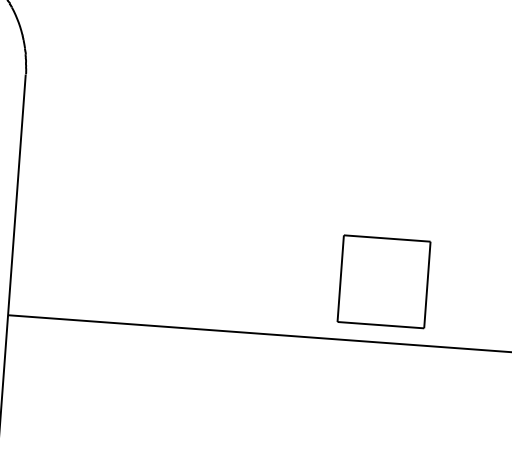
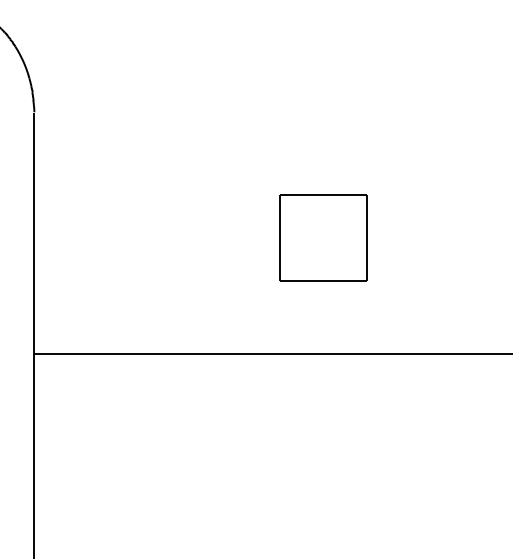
part: (384, 281) -> (323, 237), moved

